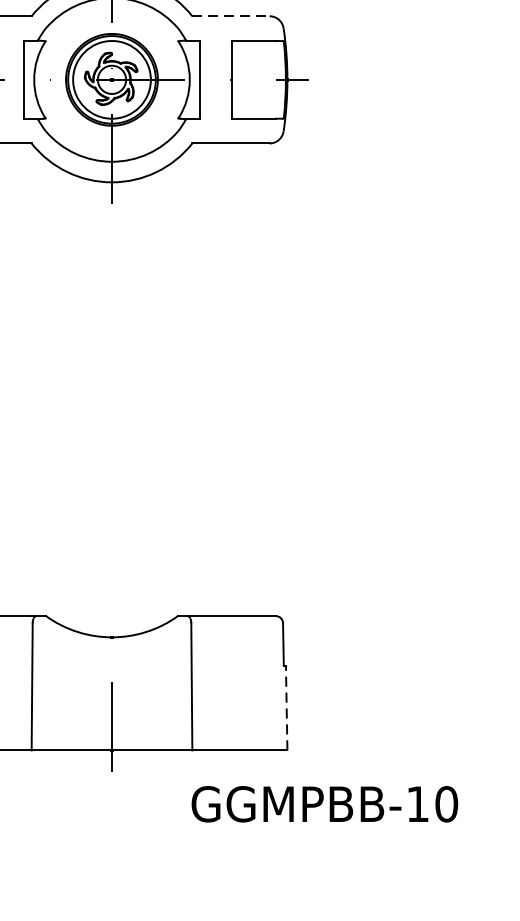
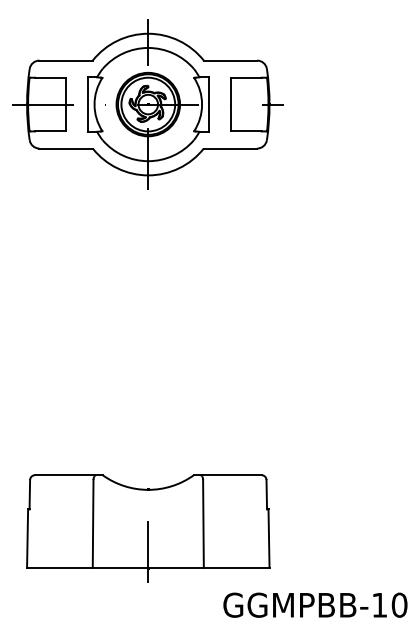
line: (230, 16) -> (230, 60), dashed -> solid
line: (287, 707) -> (269, 538), dashed -> solid
text: (324, 803) -> (315, 604), moved

